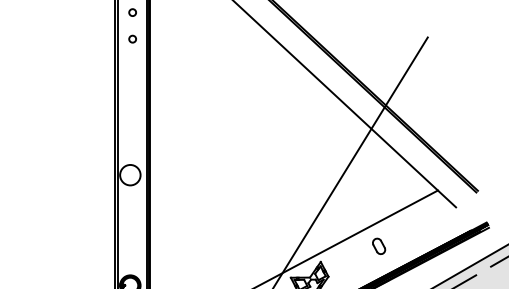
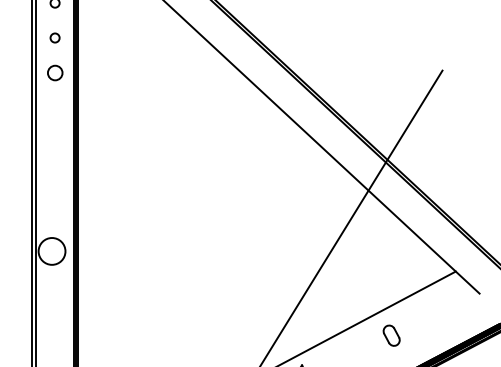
circle: (132, 38) -> (54, 71), size x1.6
part: (379, 245) -> (392, 334), moved

